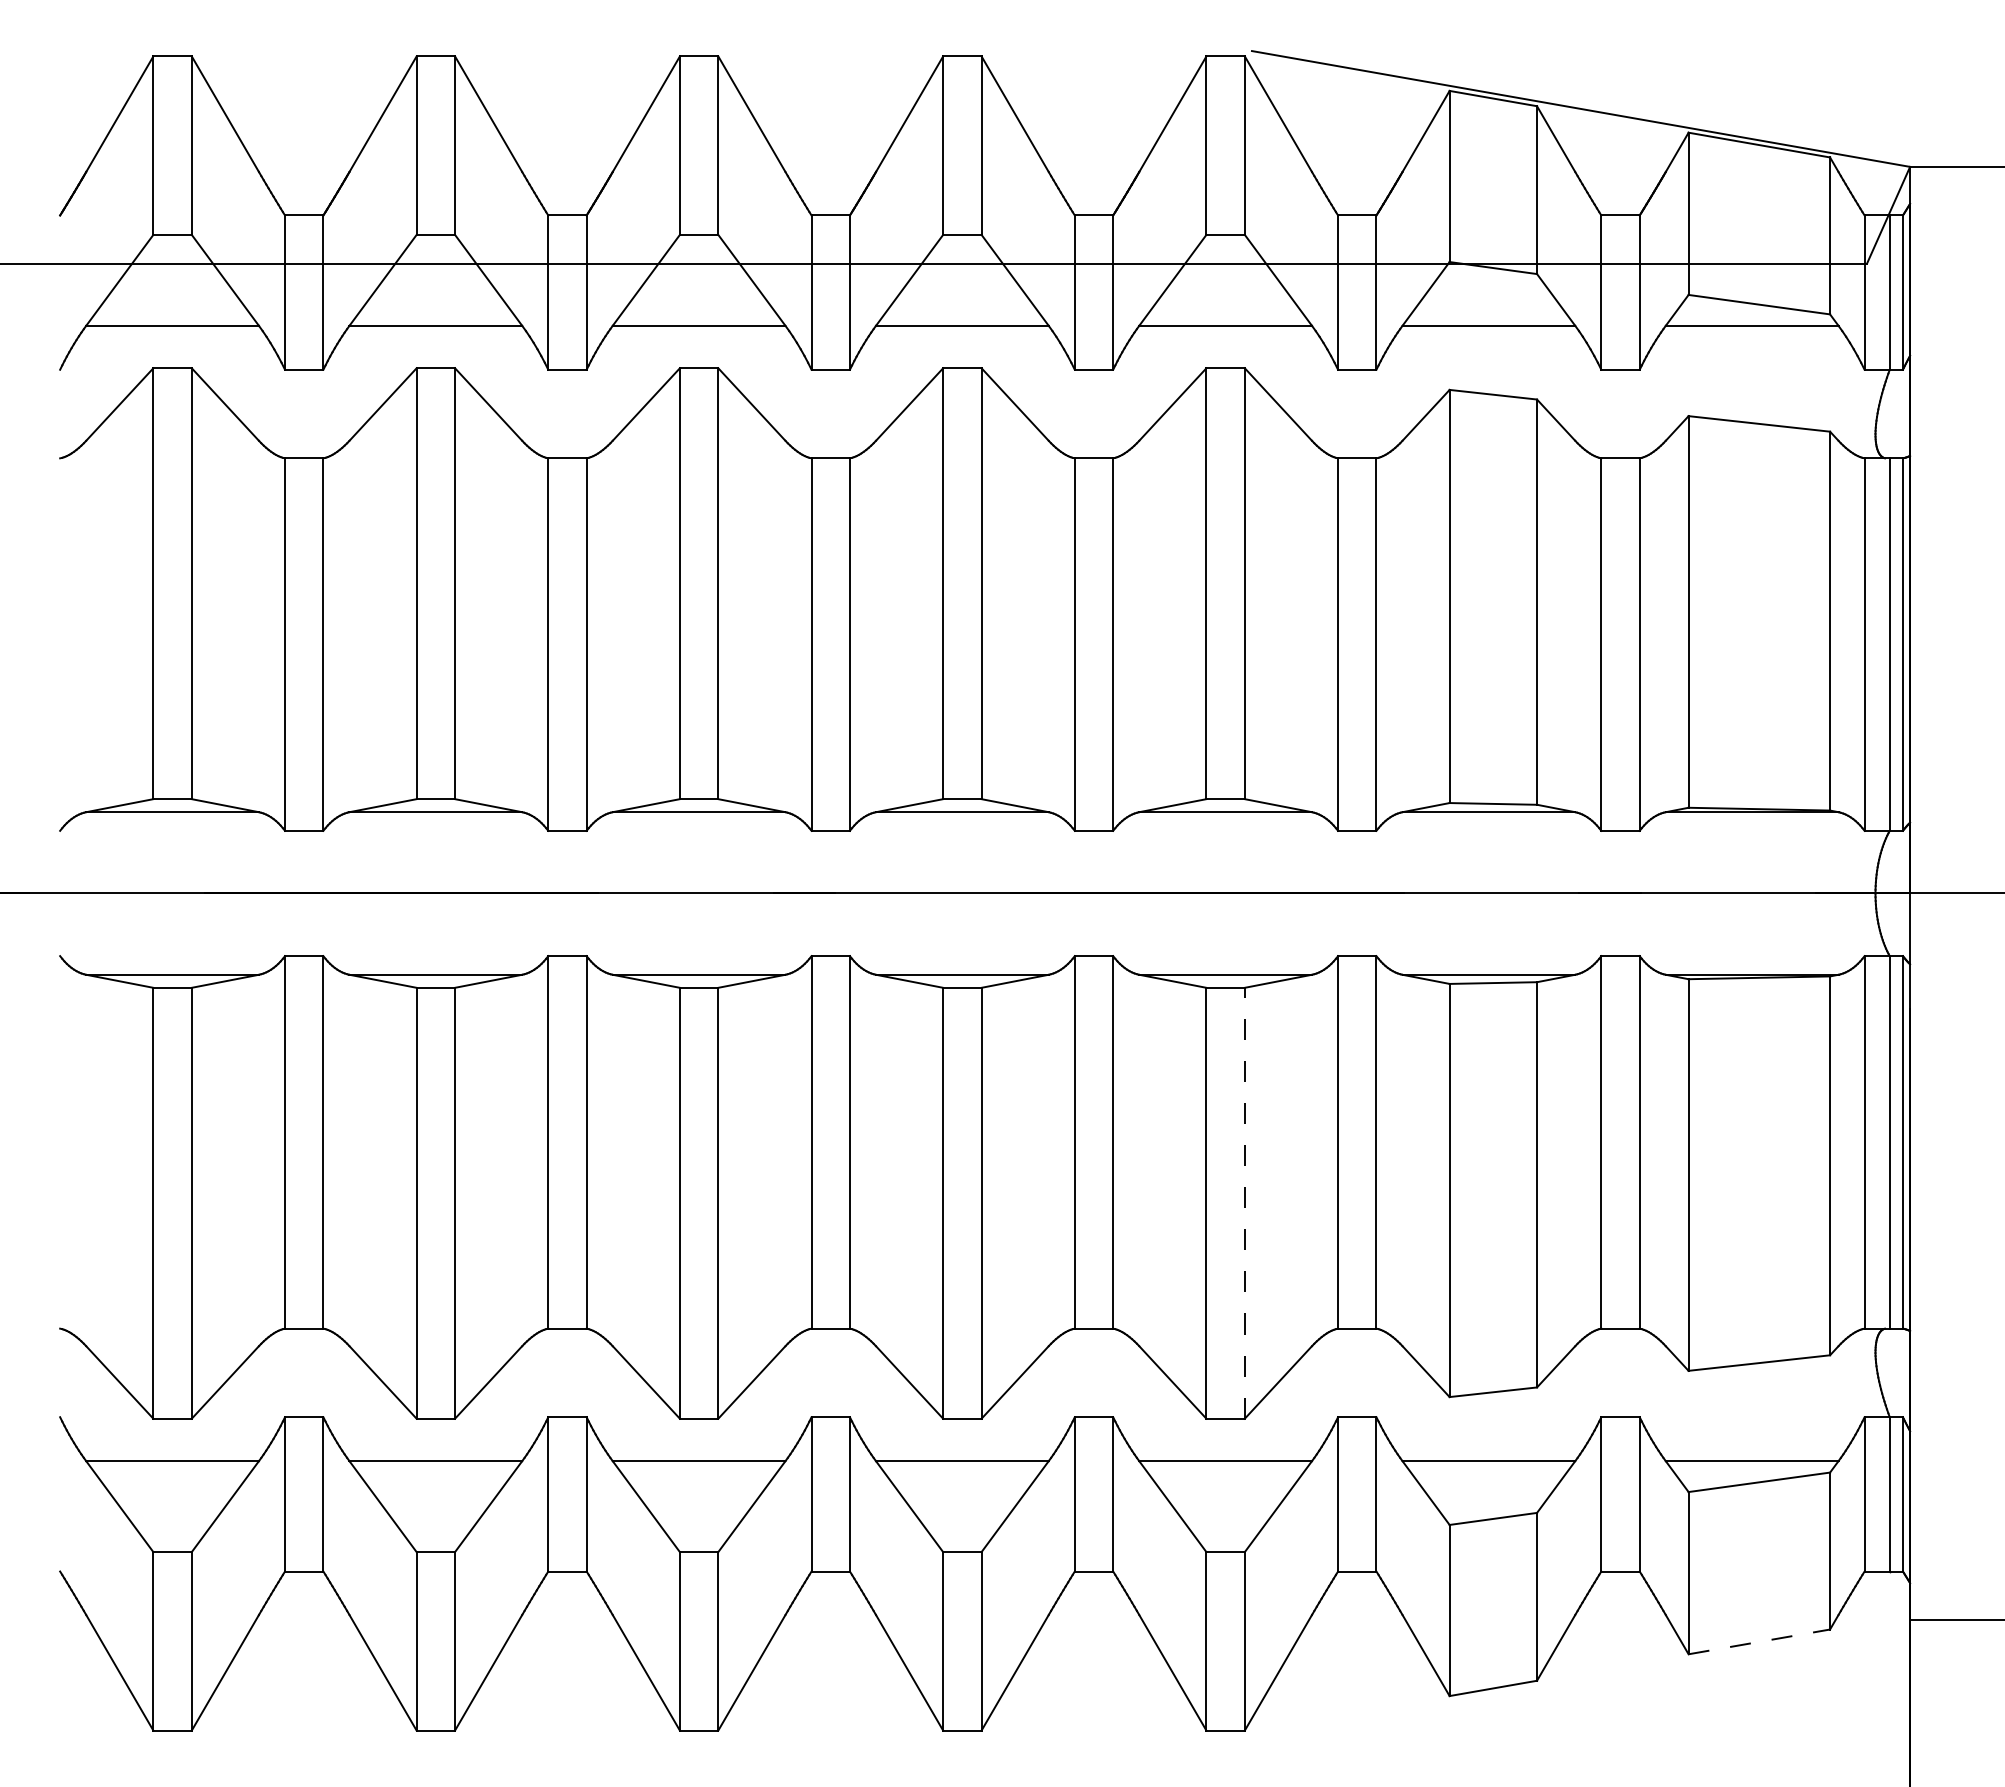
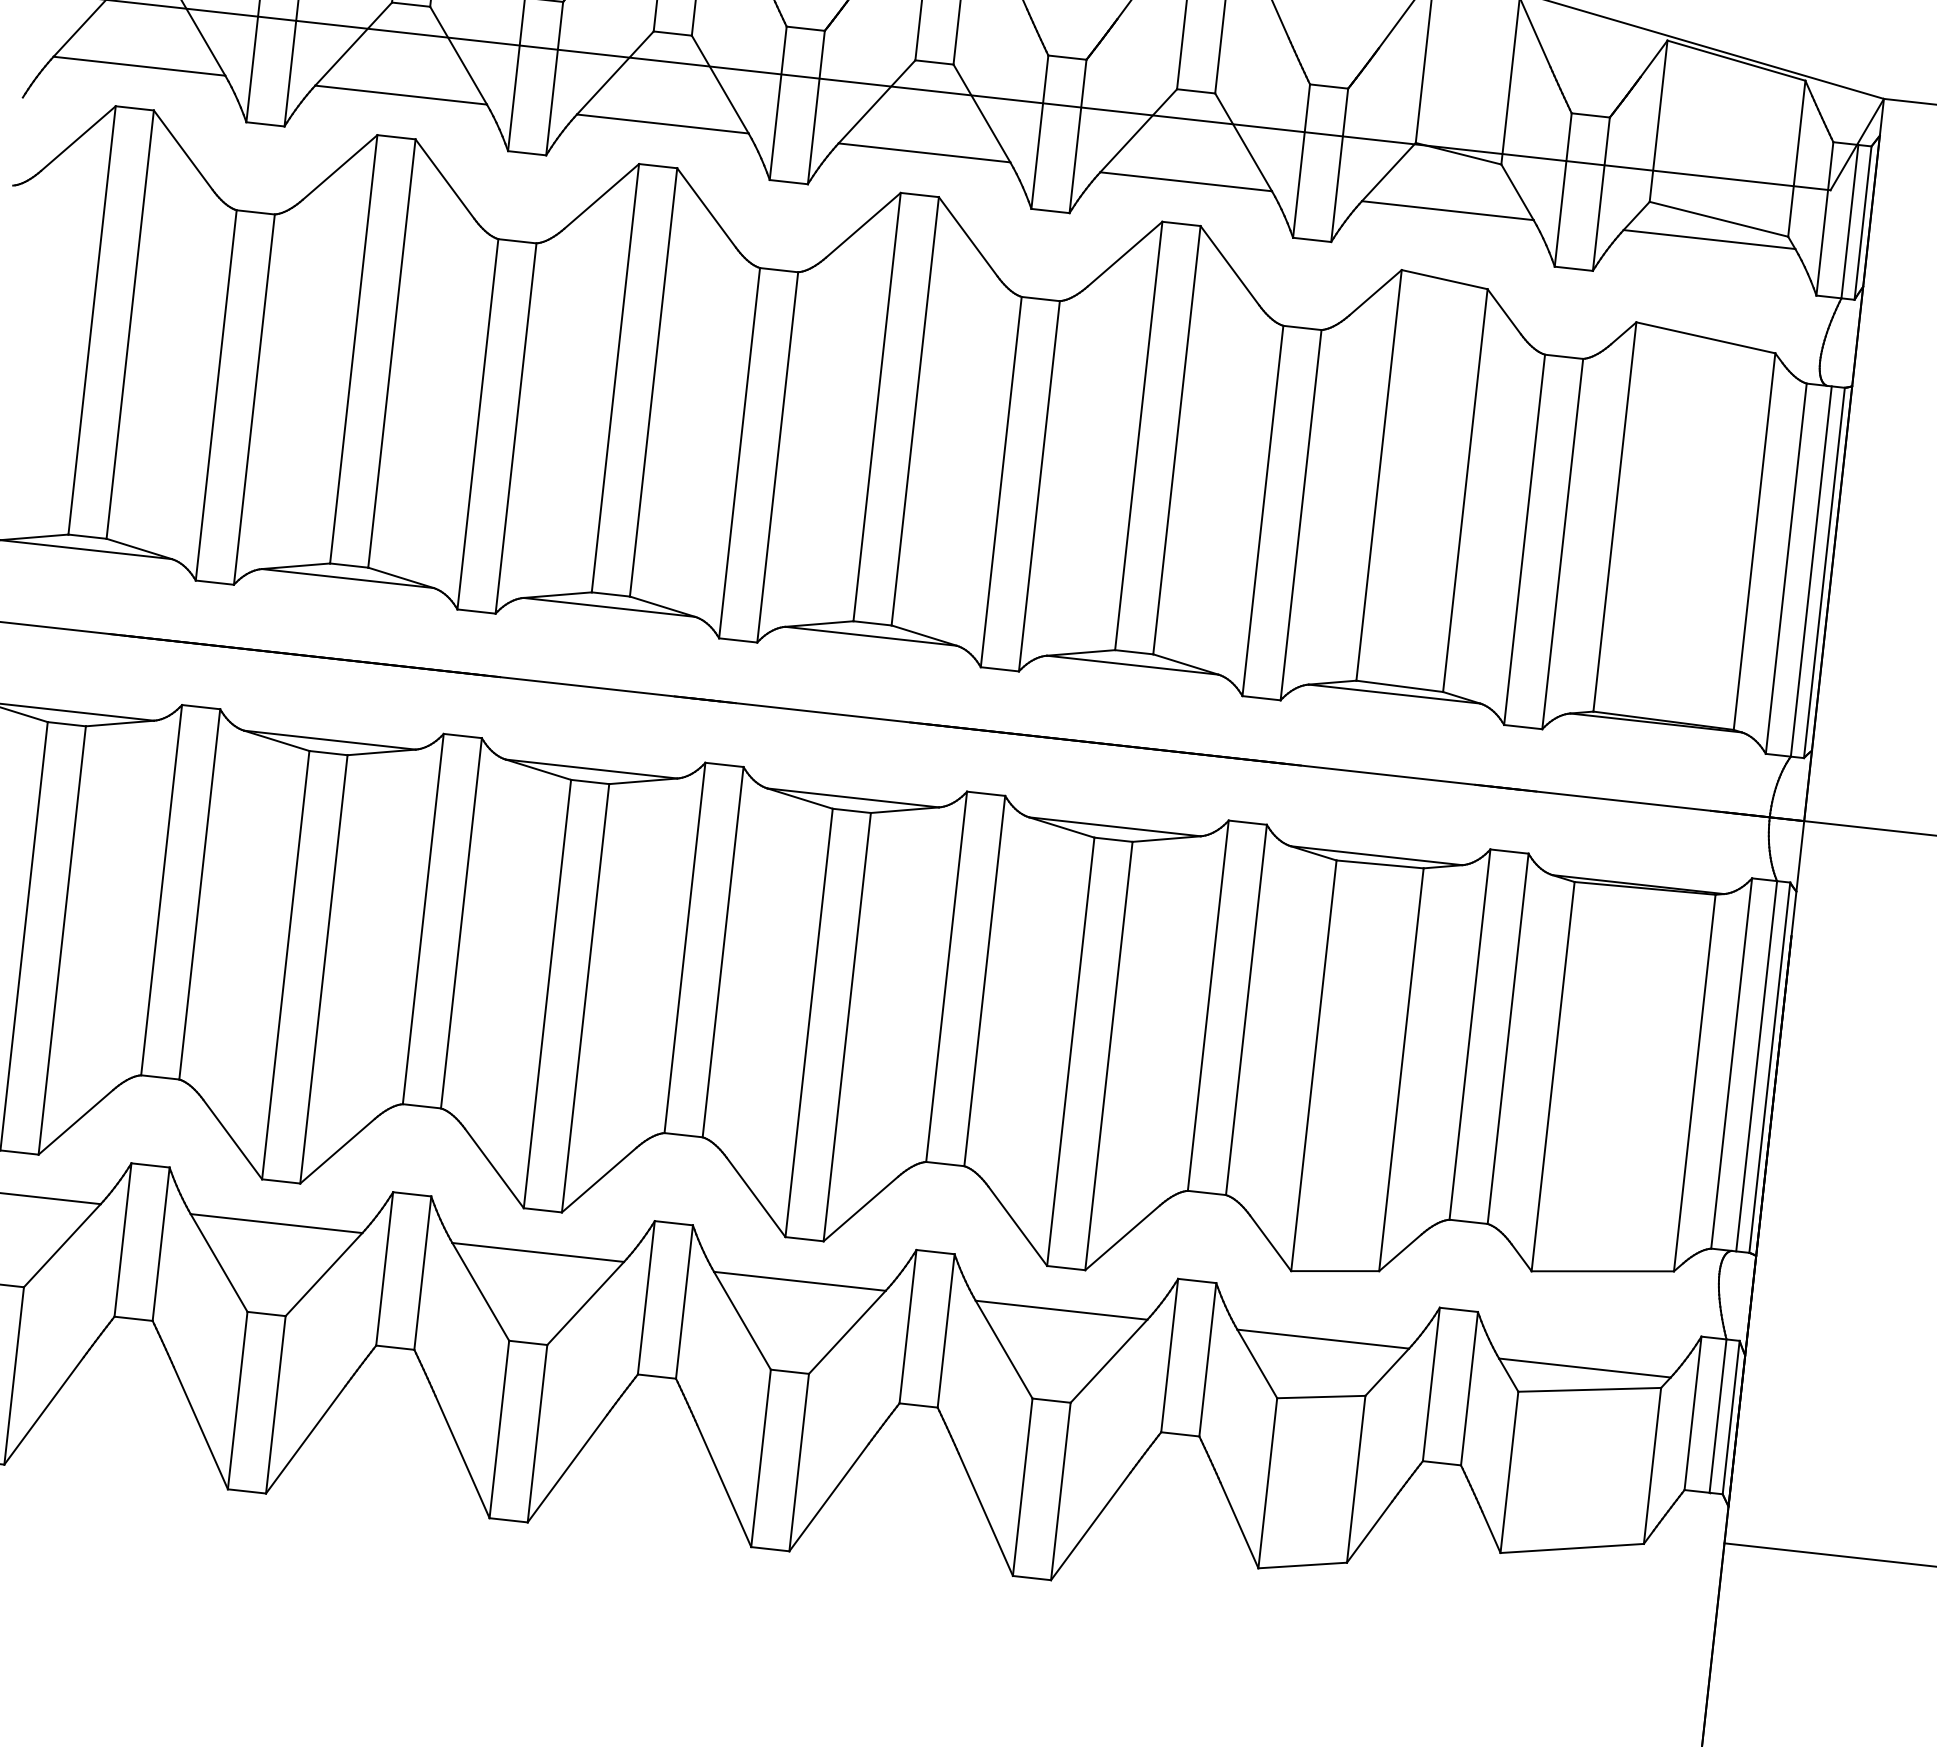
line: (1244, 1202) -> (1108, 1055), dashed -> solid
line: (1759, 1641) -> (1572, 1548), dashed -> solid

